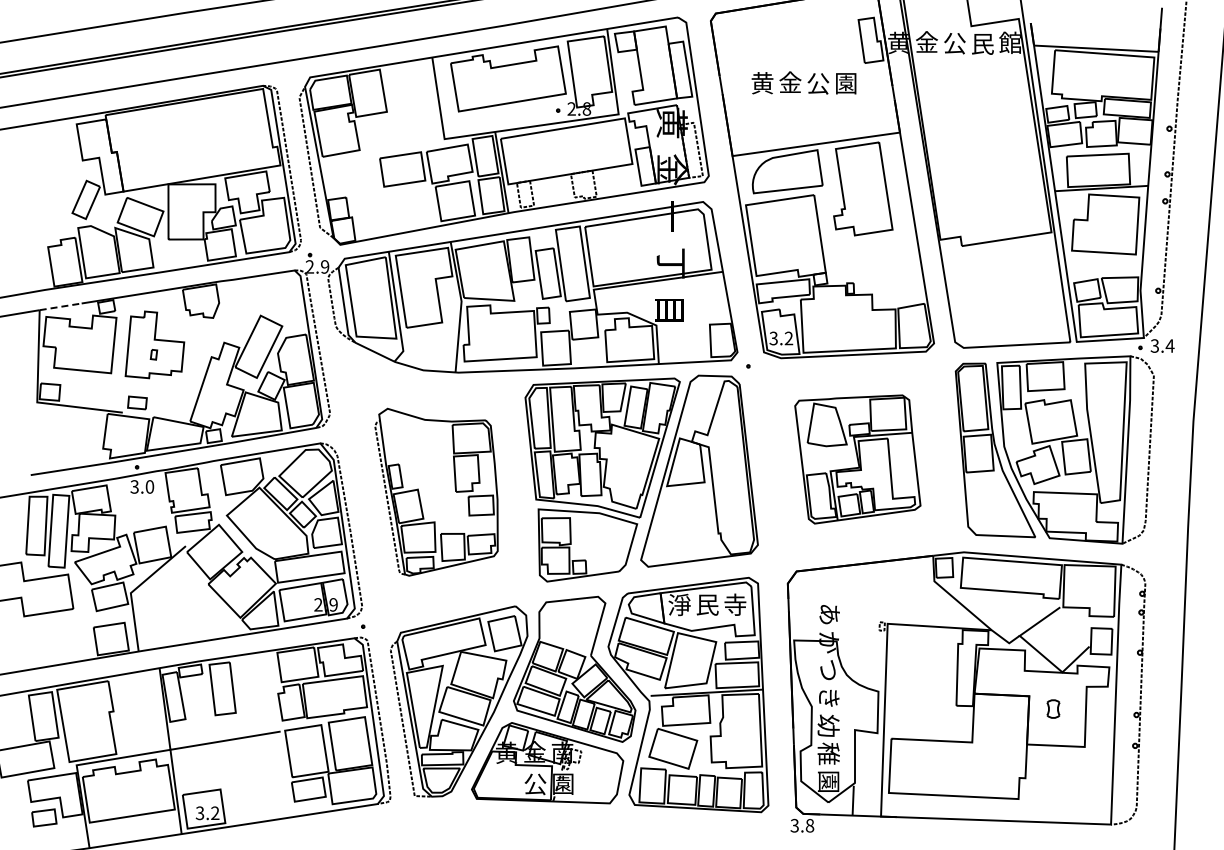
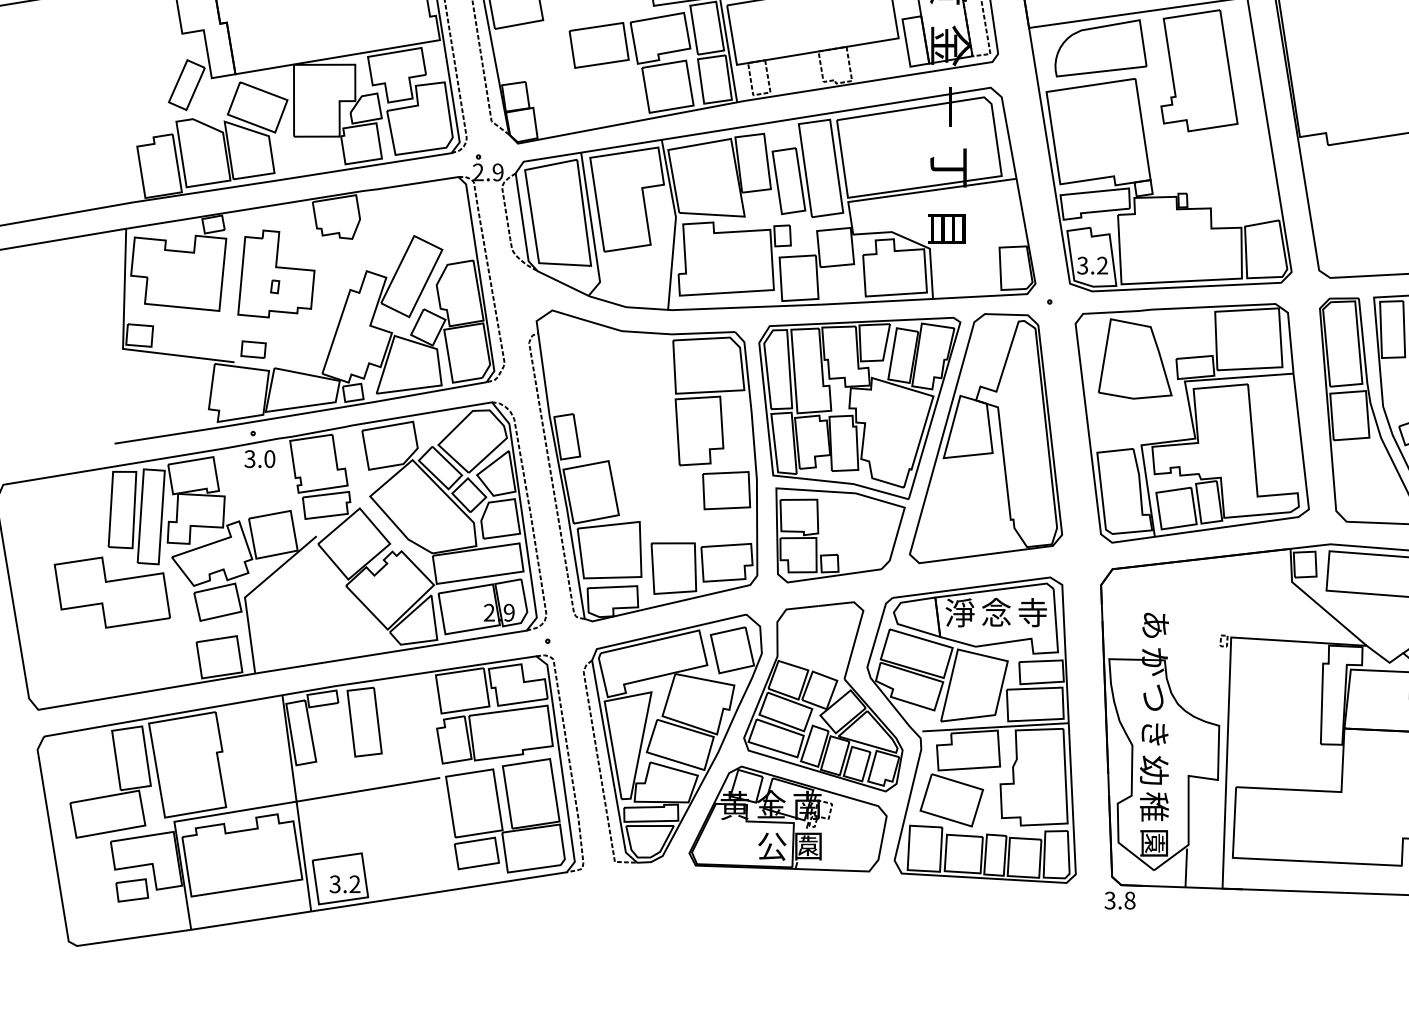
line: (61, 306) -> (154, 223), dashed -> solid
part: (857, 459) -> (1191, 423), size x1.43
part: (436, 492) -> (643, 466), size x1.43
text: (707, 604) -> (996, 612), 民 -> 念

